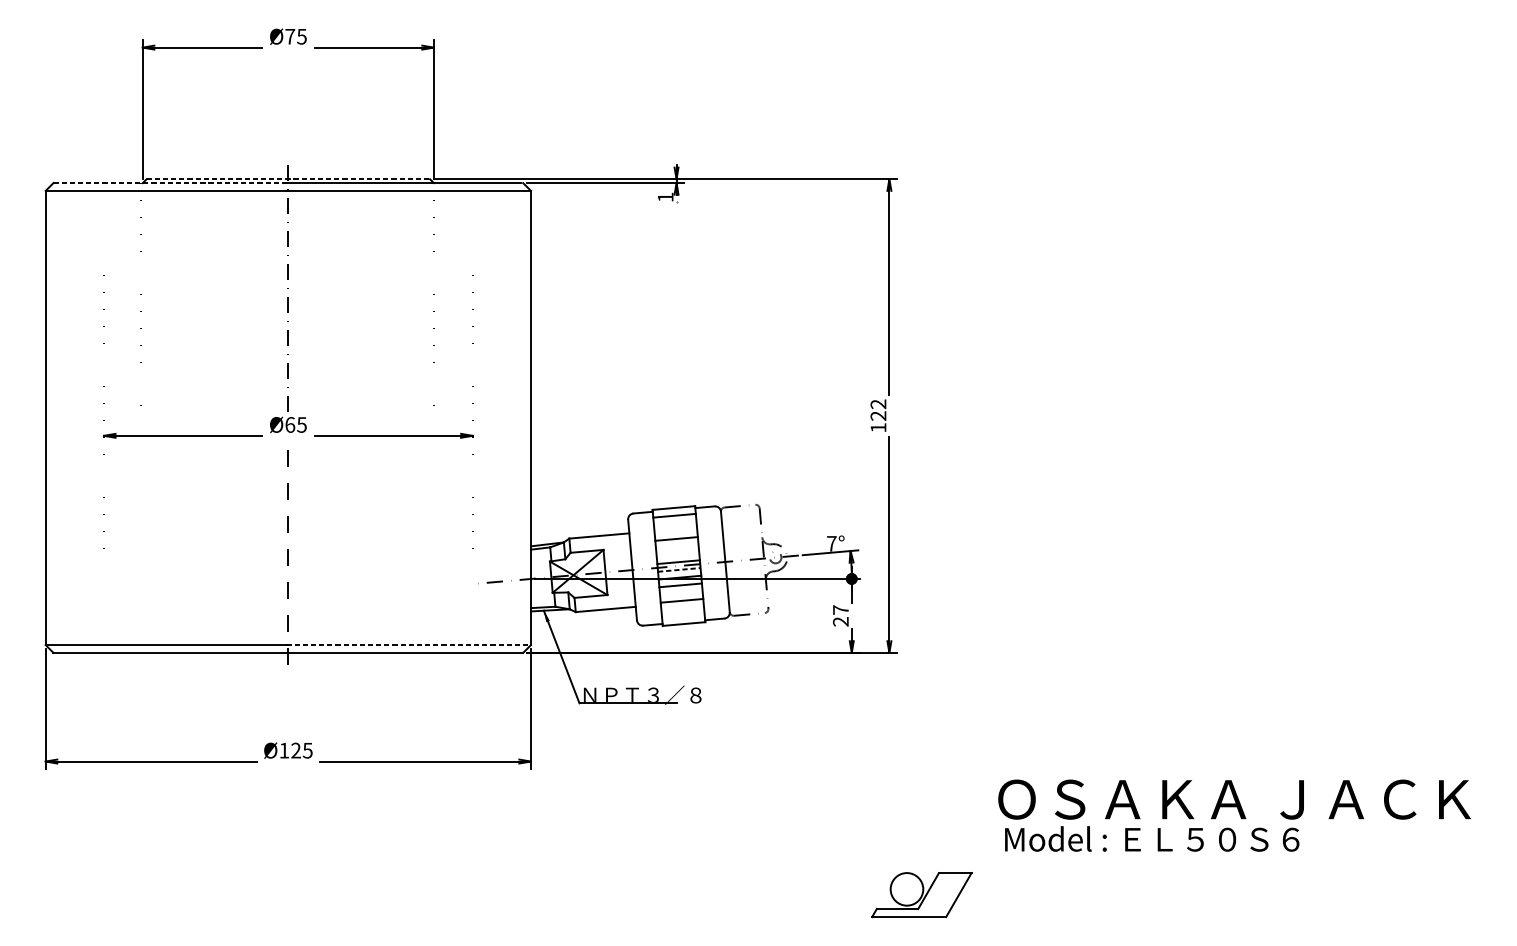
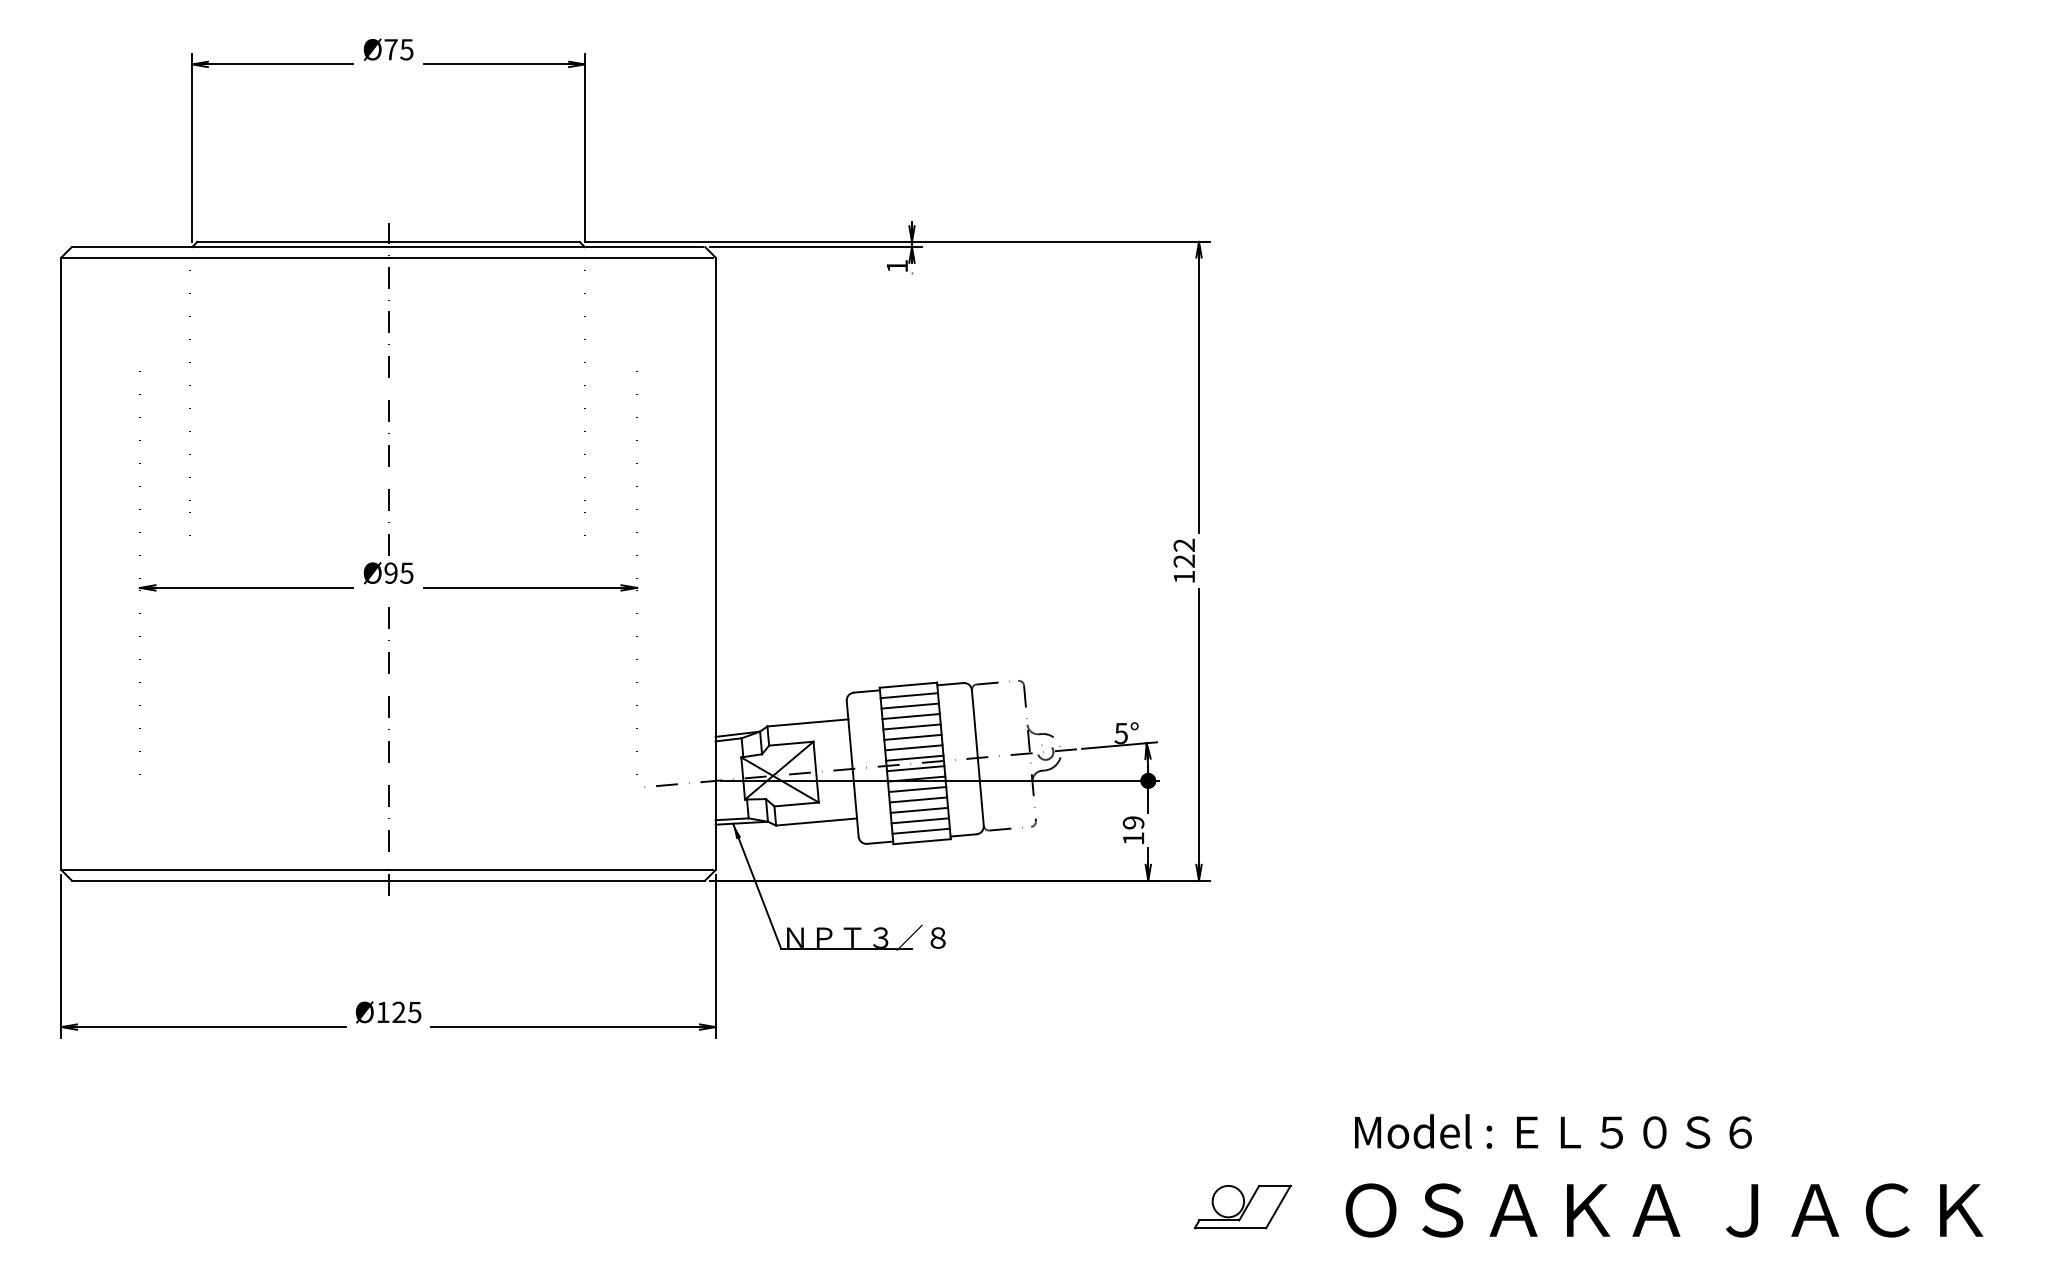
line: (289, 178) -> (389, 241), dashed -> solid
line: (171, 183) -> (230, 247), dashed -> solid
text: (289, 424) -> (390, 572), Ø65 -> Ø95
line: (674, 523) -> (909, 705), added
line: (675, 531) -> (910, 716), added
text: (831, 543) -> (1120, 733), 7° -> 5°
line: (676, 546) -> (912, 736), added
line: (677, 554) -> (913, 747), added
line: (679, 569) -> (915, 768), dashed -> solid
line: (681, 592) -> (918, 799), added
line: (682, 608) -> (919, 820), added
line: (682, 615) -> (920, 830), added
text: (840, 615) -> (1133, 830), 27 -> 19
line: (407, 645) -> (549, 870), dashed -> solid
text: (1234, 799) -> (1664, 1210), moved
part: (921, 894) -> (1242, 1206), size x0.71

